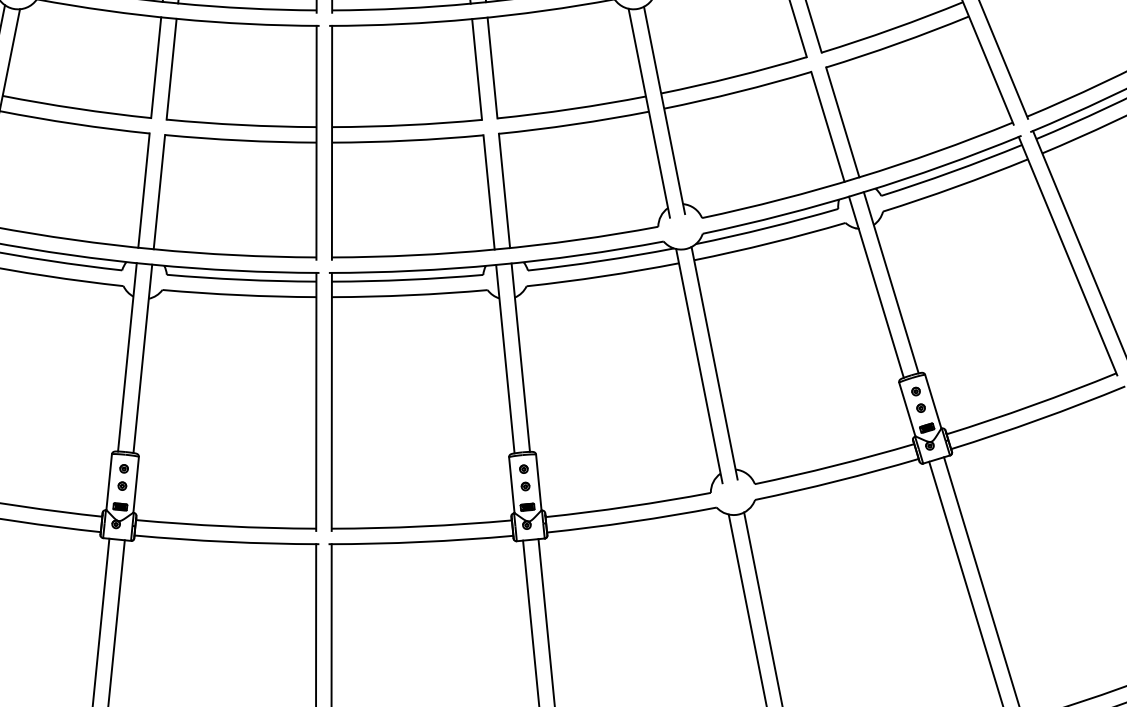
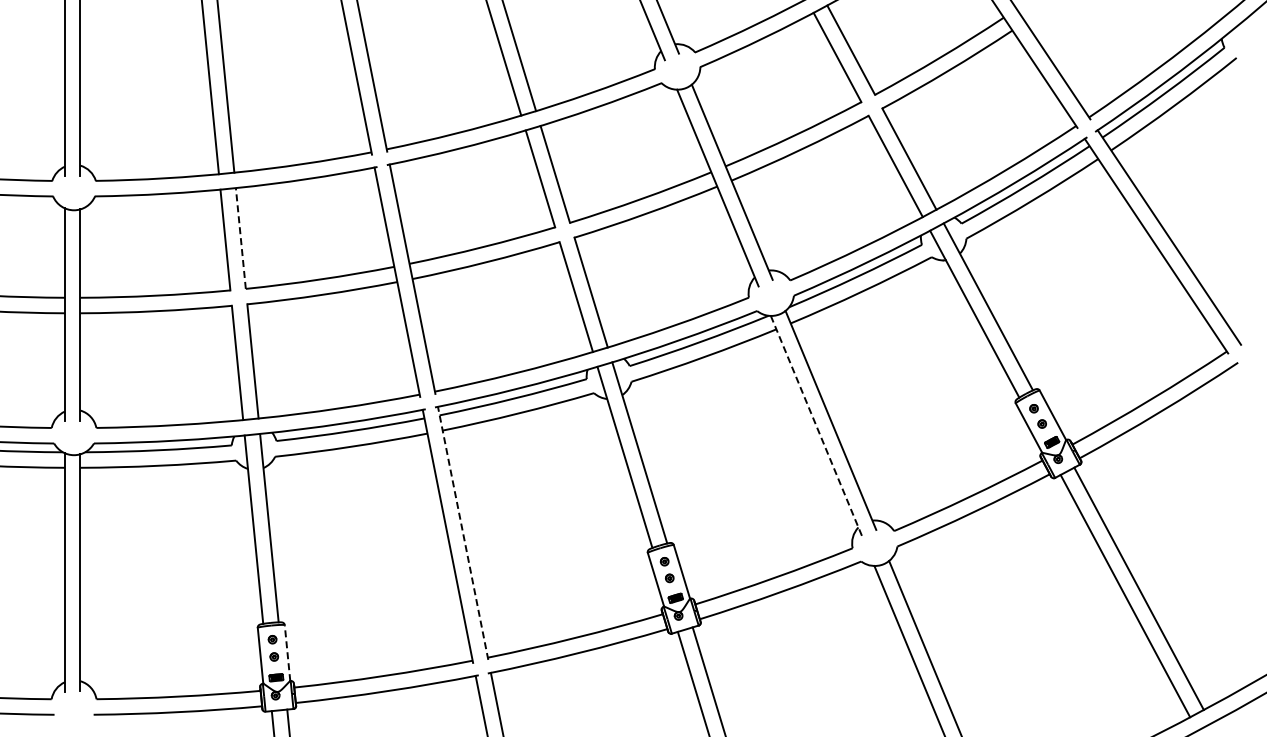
line: (171, 69) -> (240, 238), solid -> dashed
line: (699, 366) -> (816, 426), solid -> dashed
line: (332, 401) -> (463, 532), solid -> dashed
line: (136, 484) -> (287, 652), solid -> dashed

